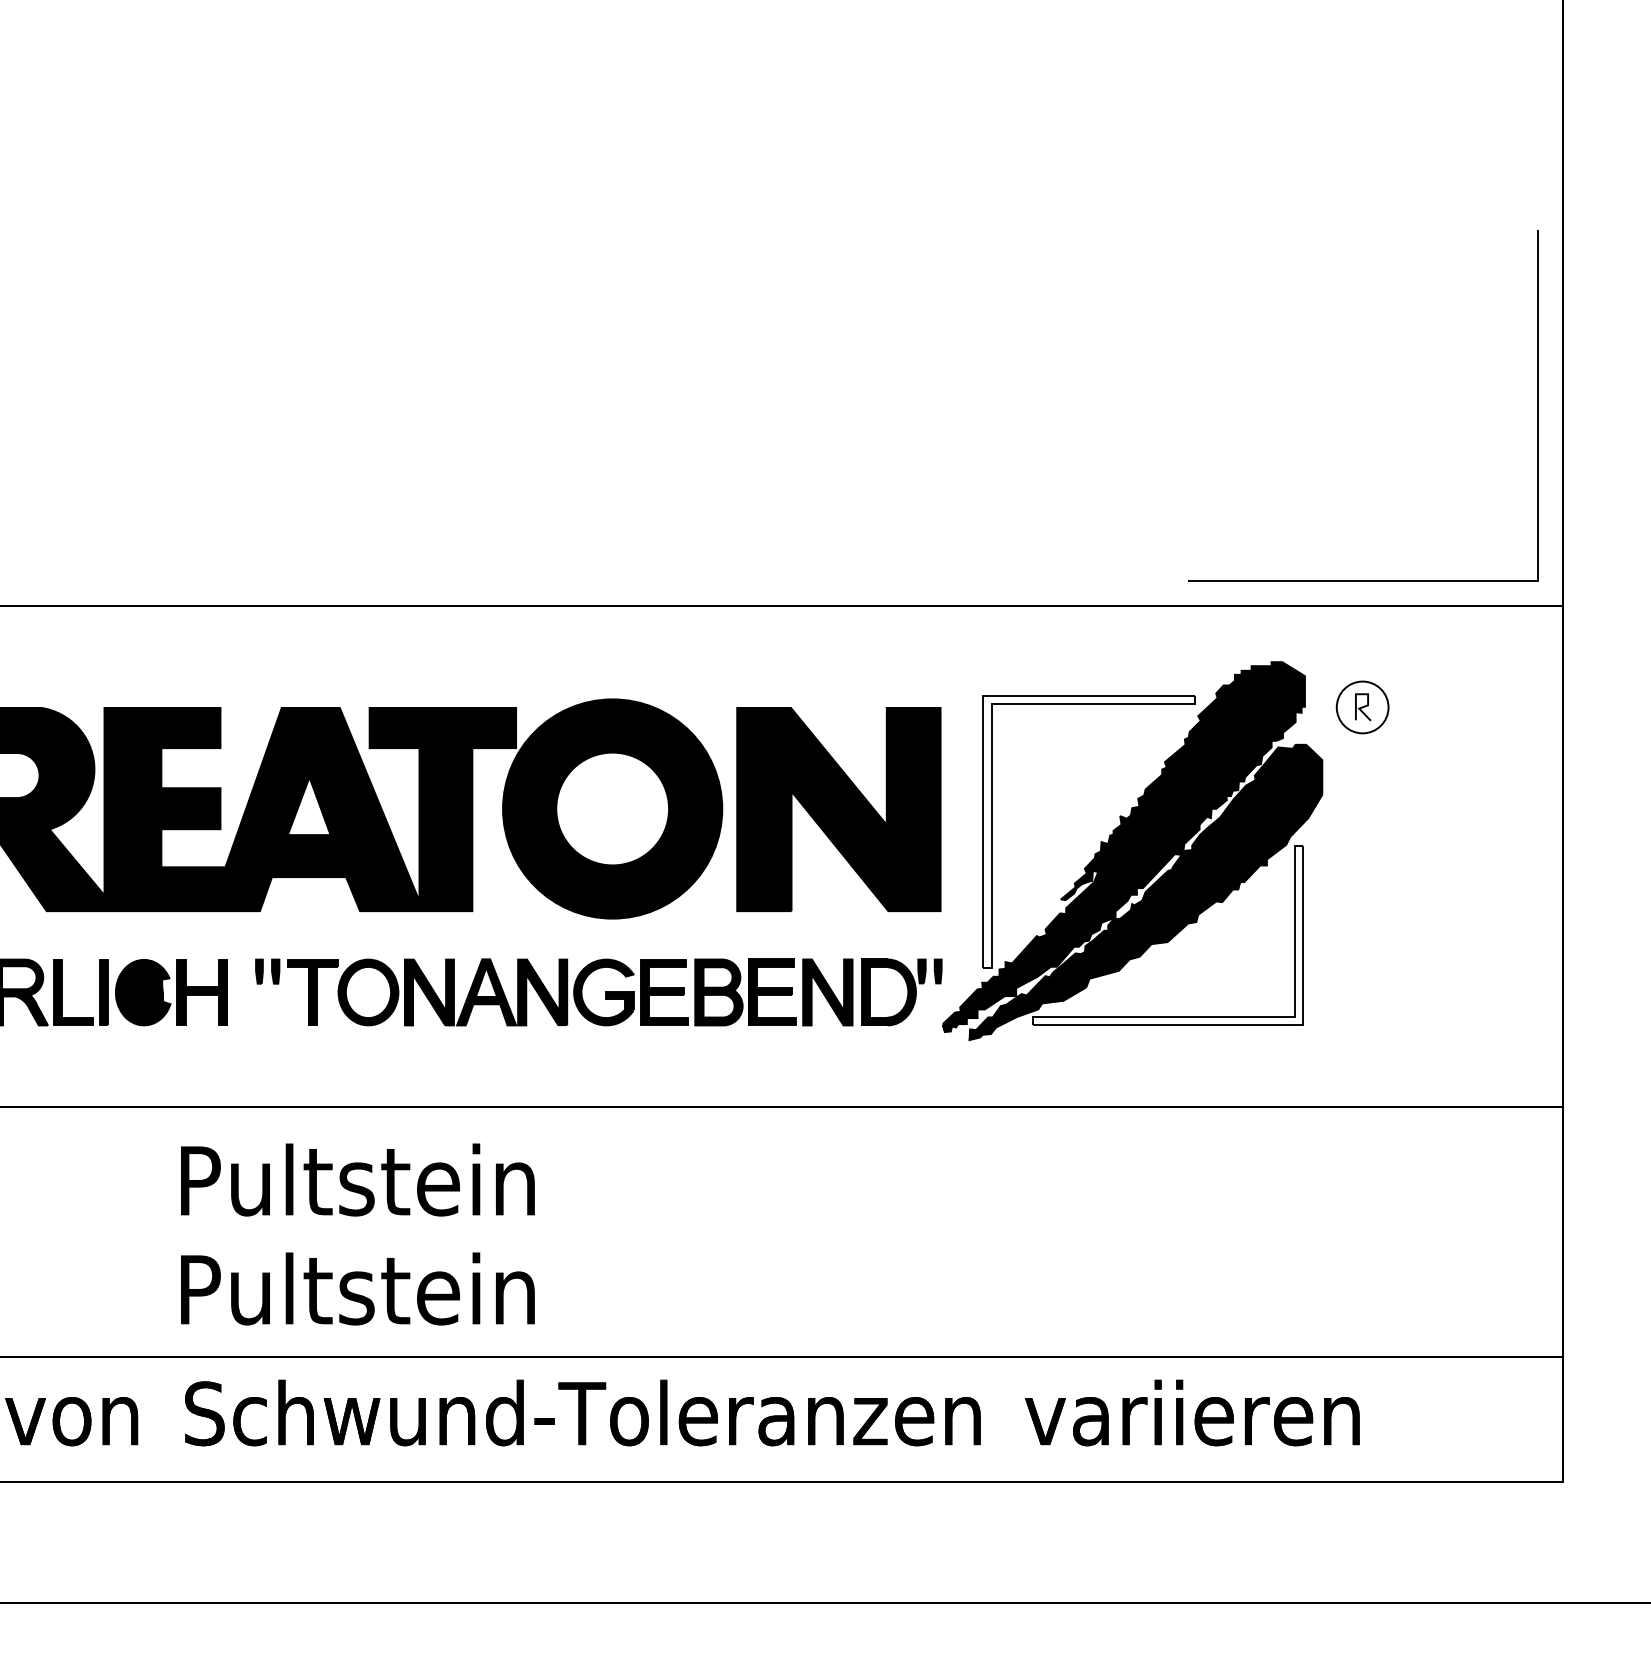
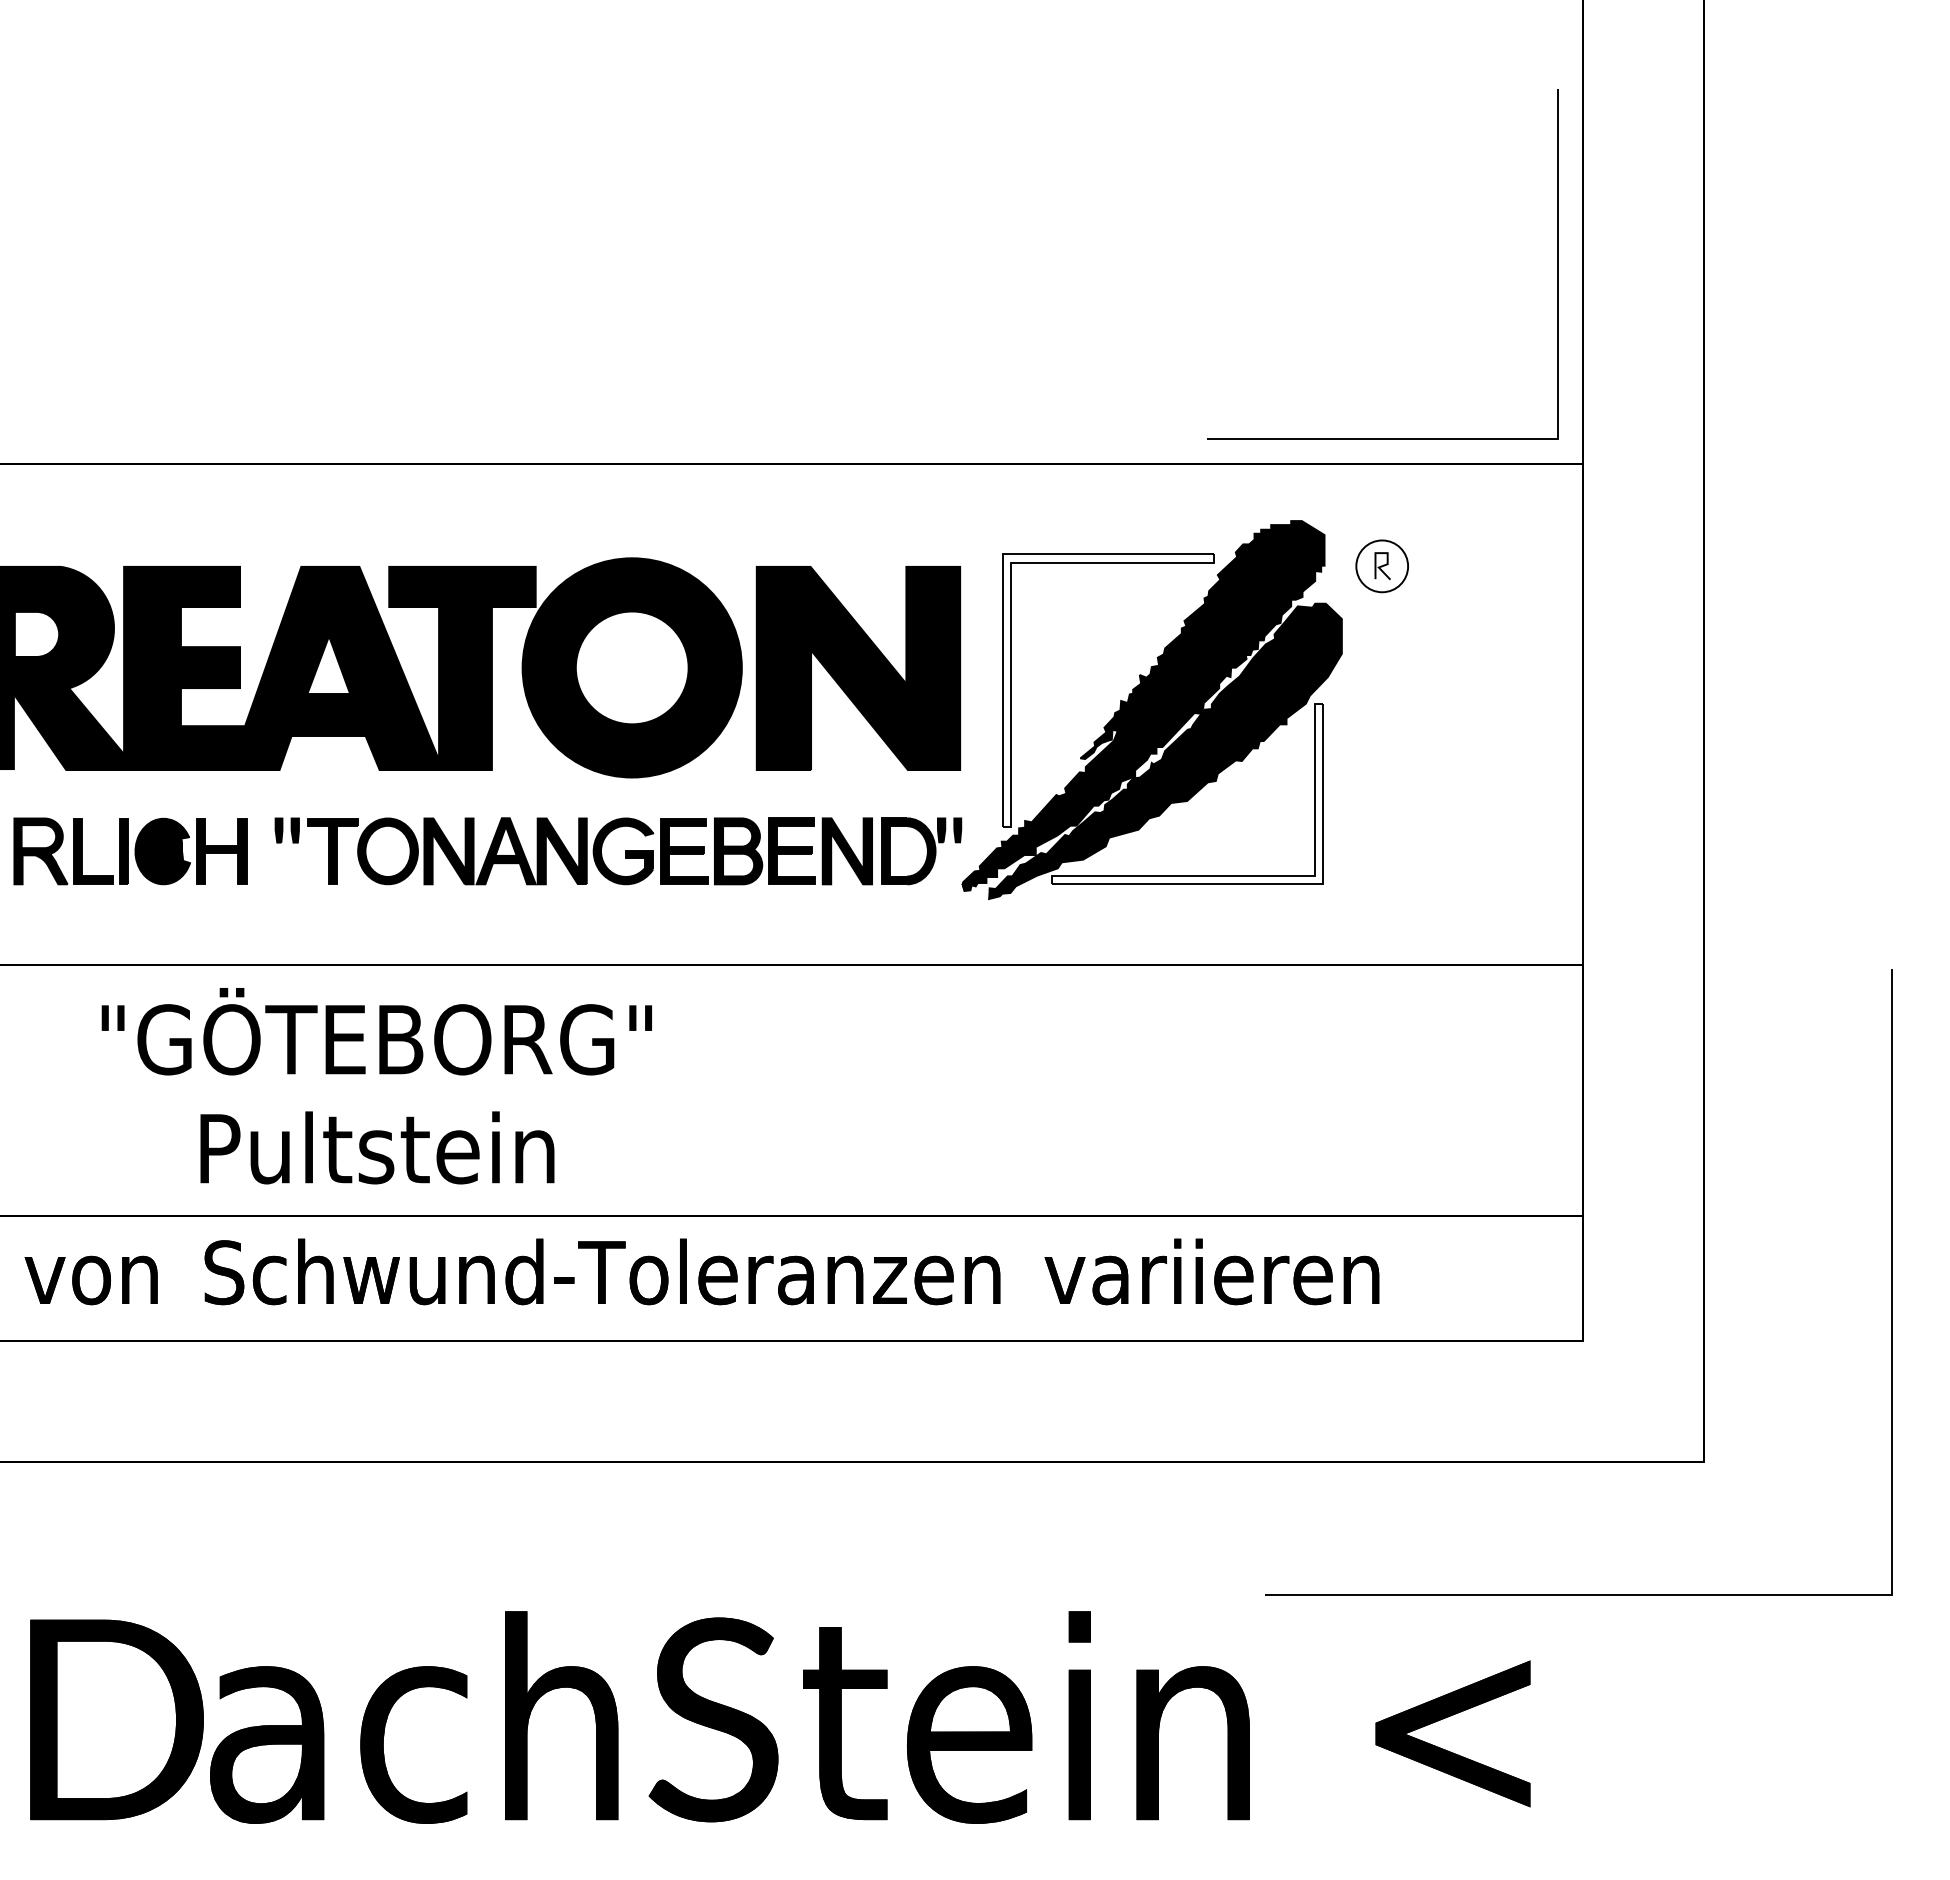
text: (356, 1172) -> (376, 1031), Pultstein -> "GÖTEBORG"

